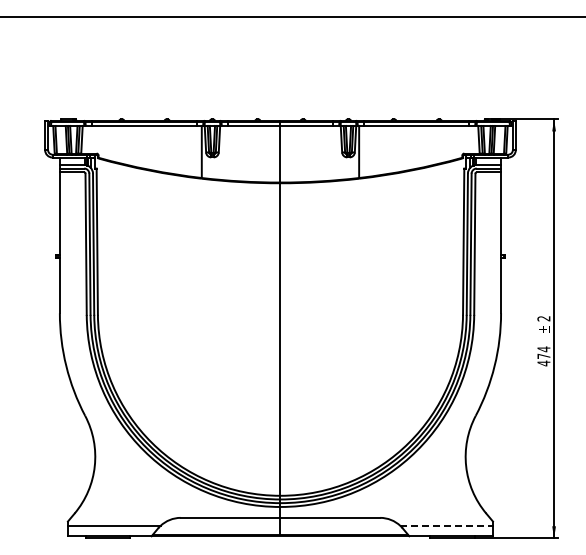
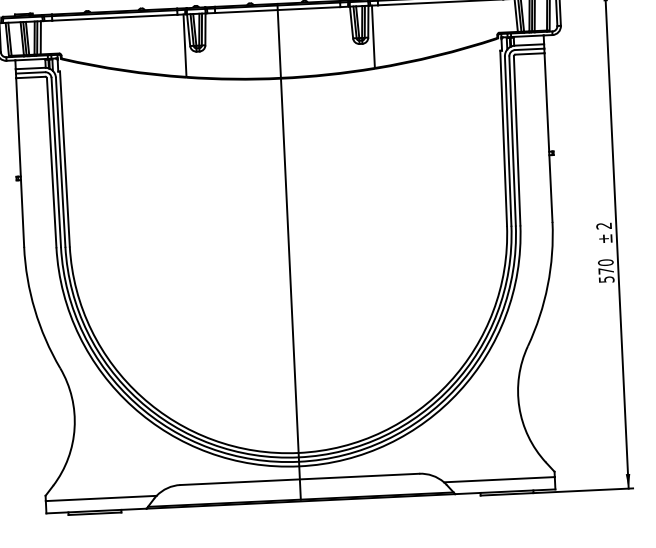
text: (543, 356) -> (605, 271), 474 -> 570
line: (447, 525) -> (500, 479), dashed -> solid

